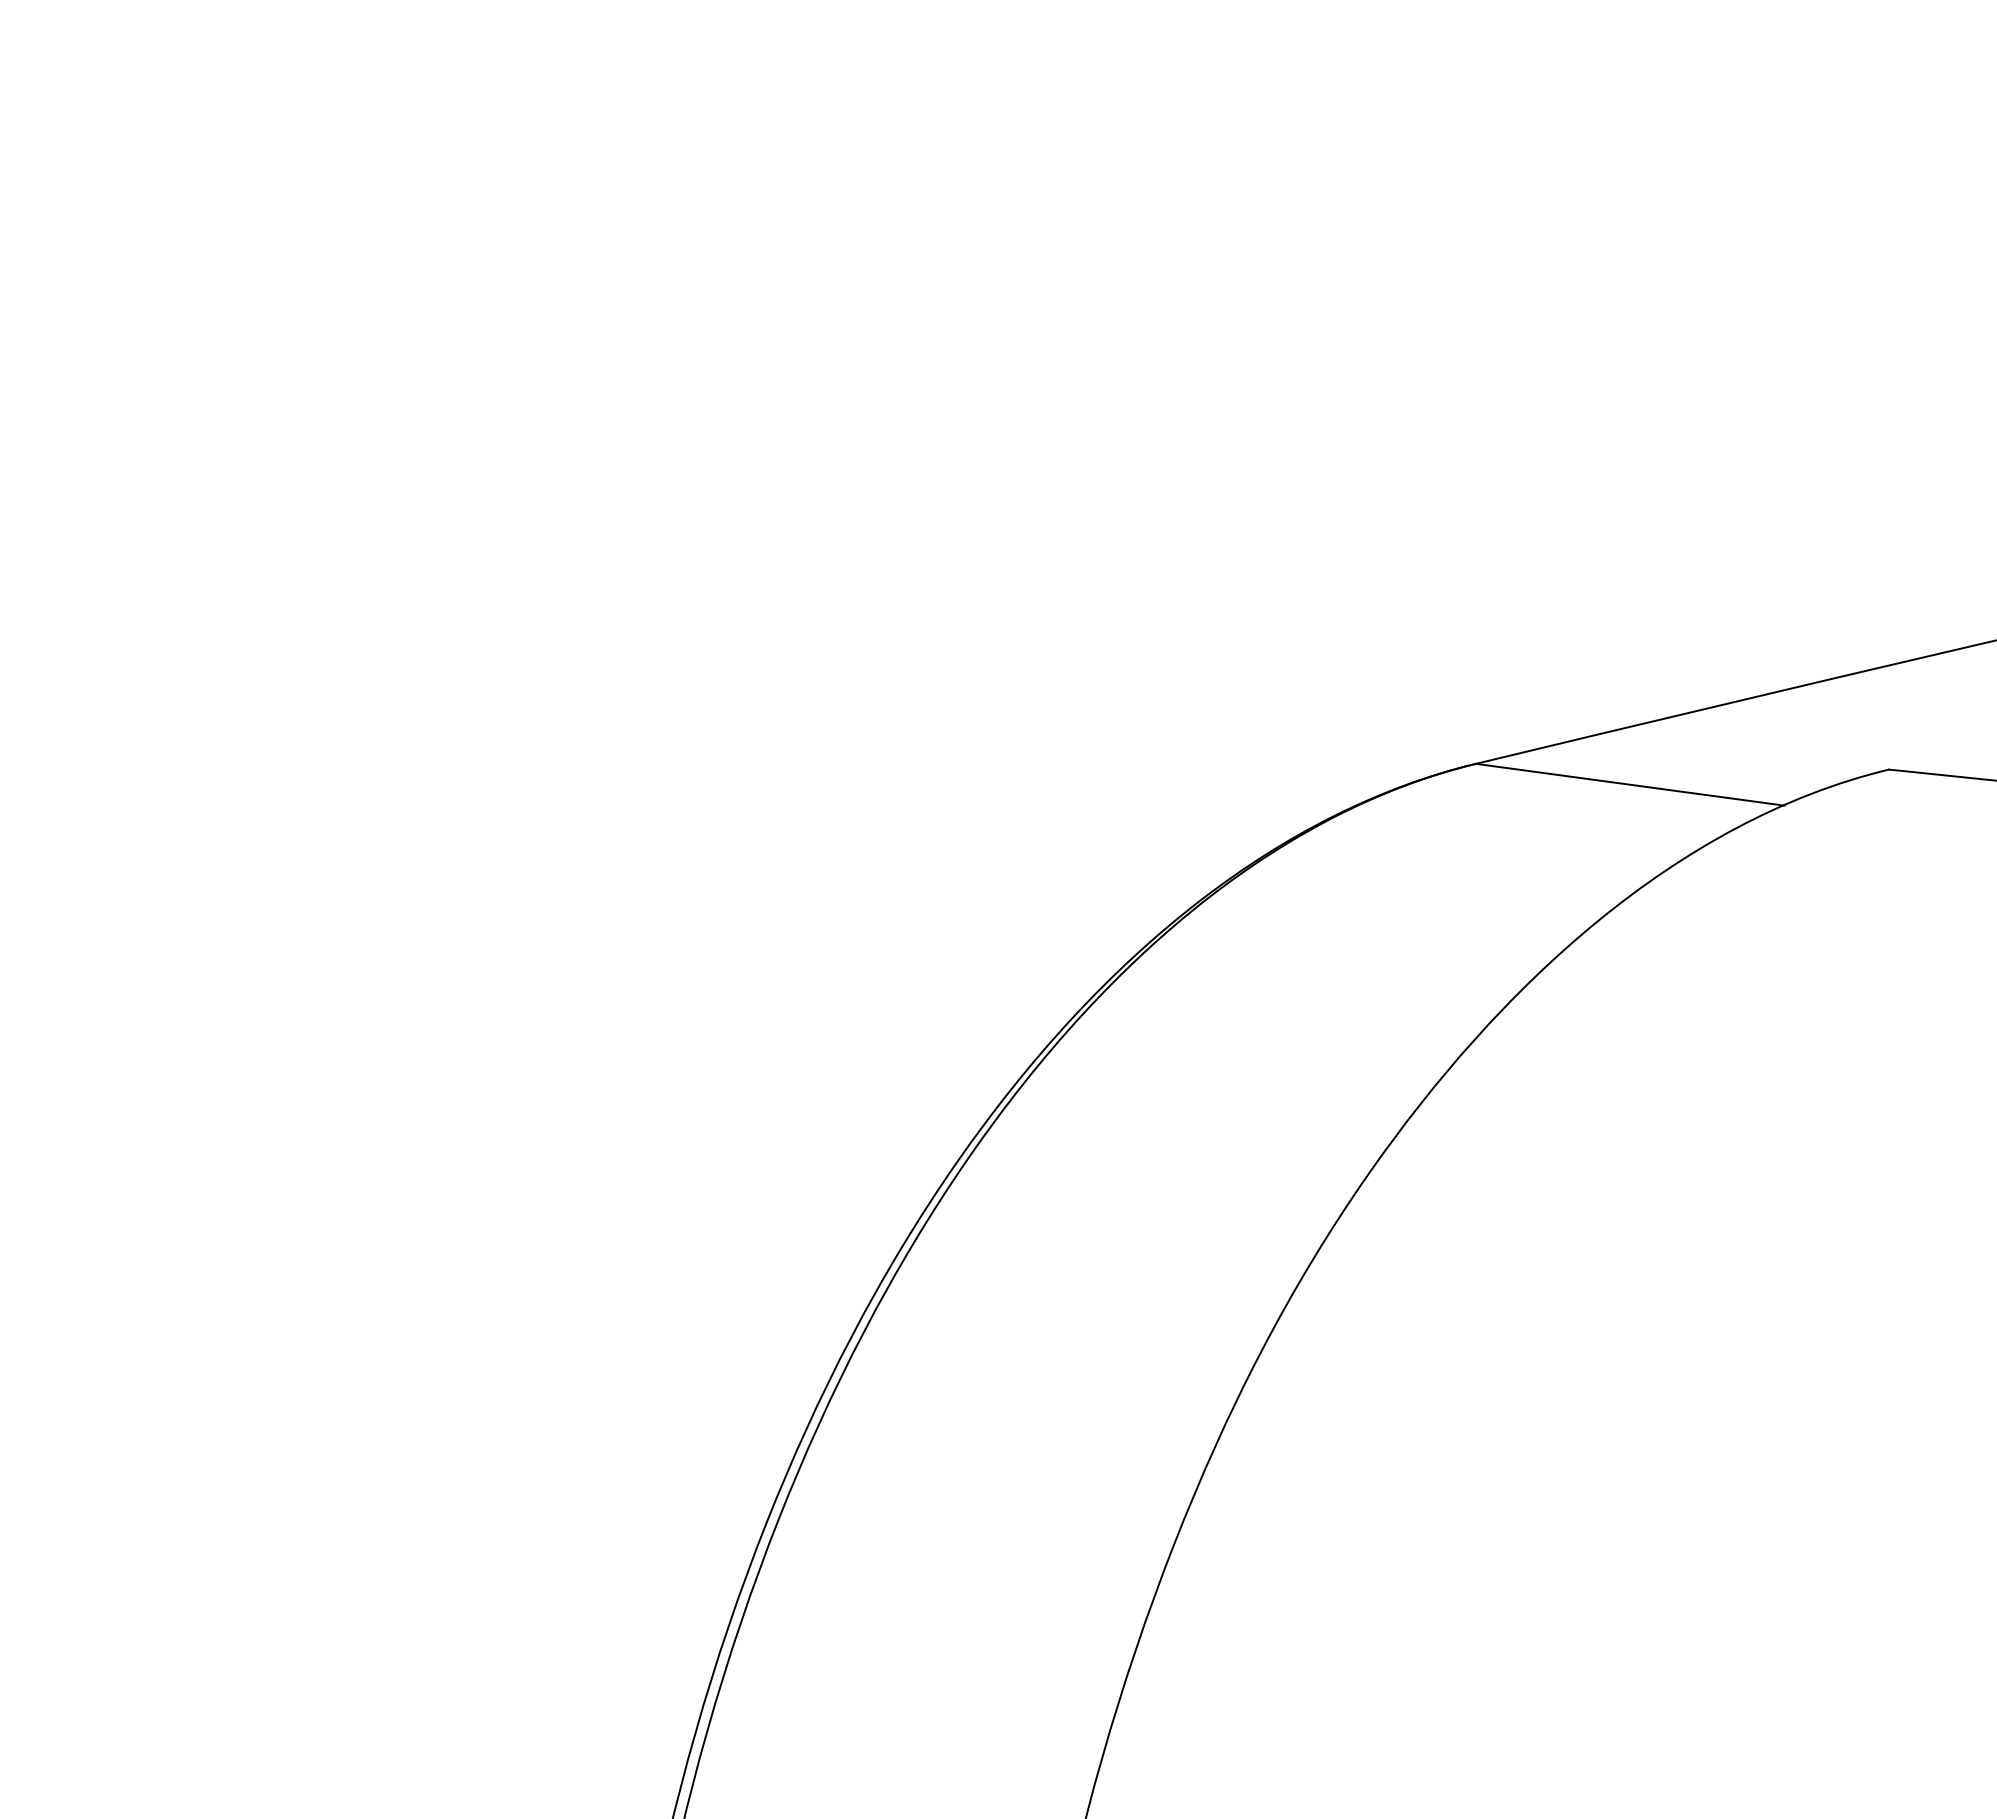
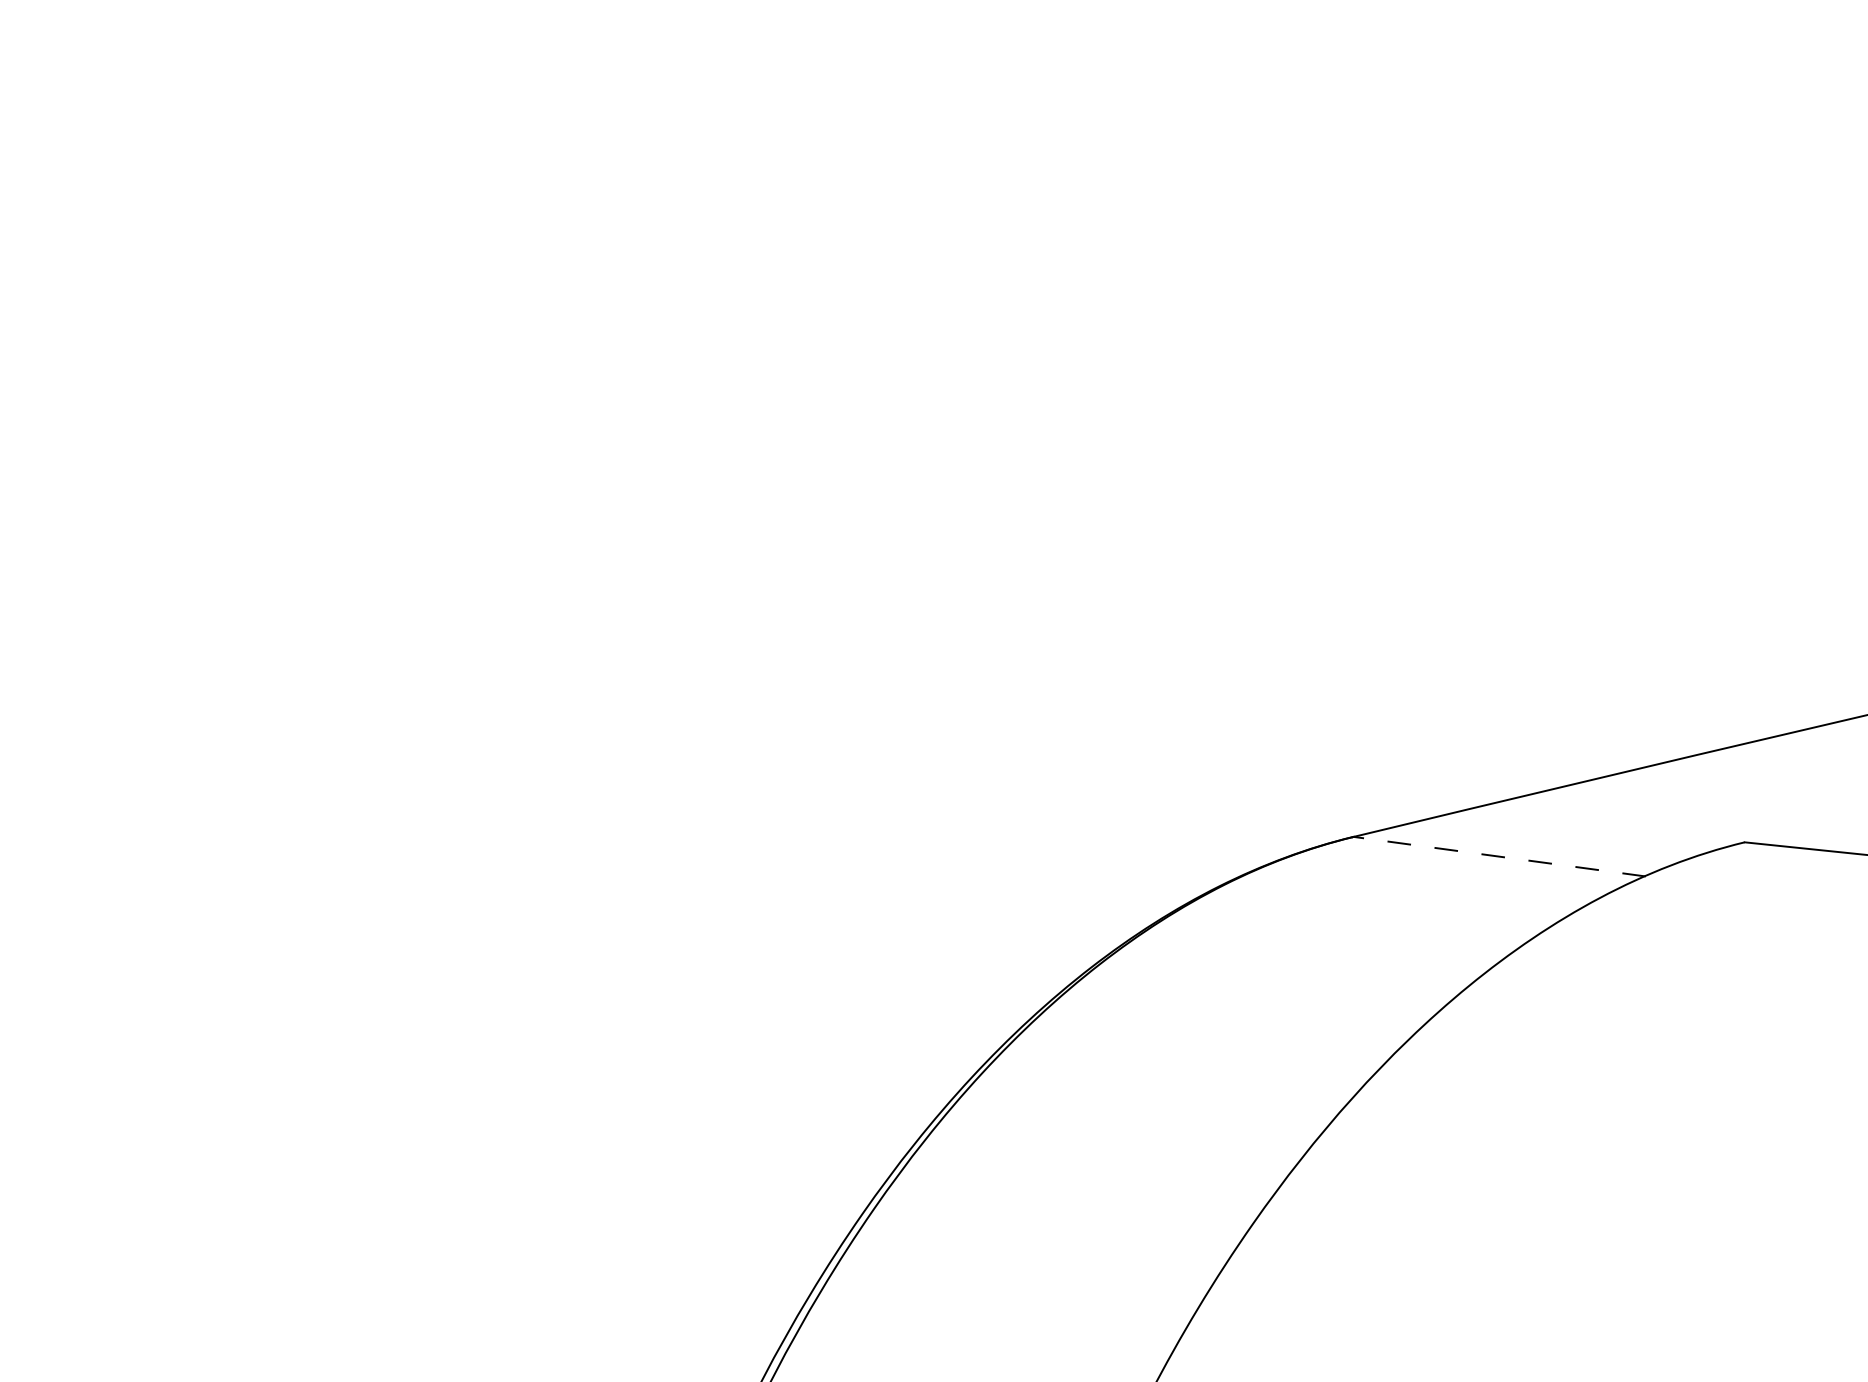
line: (1630, 784) -> (1500, 856), solid -> dashed

